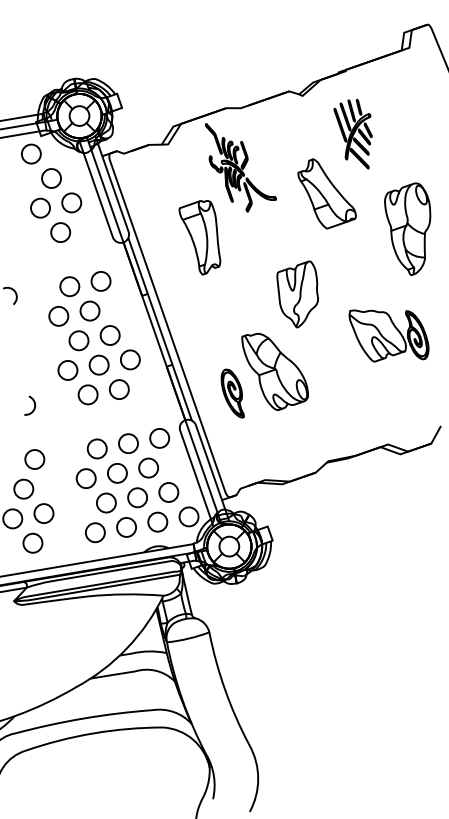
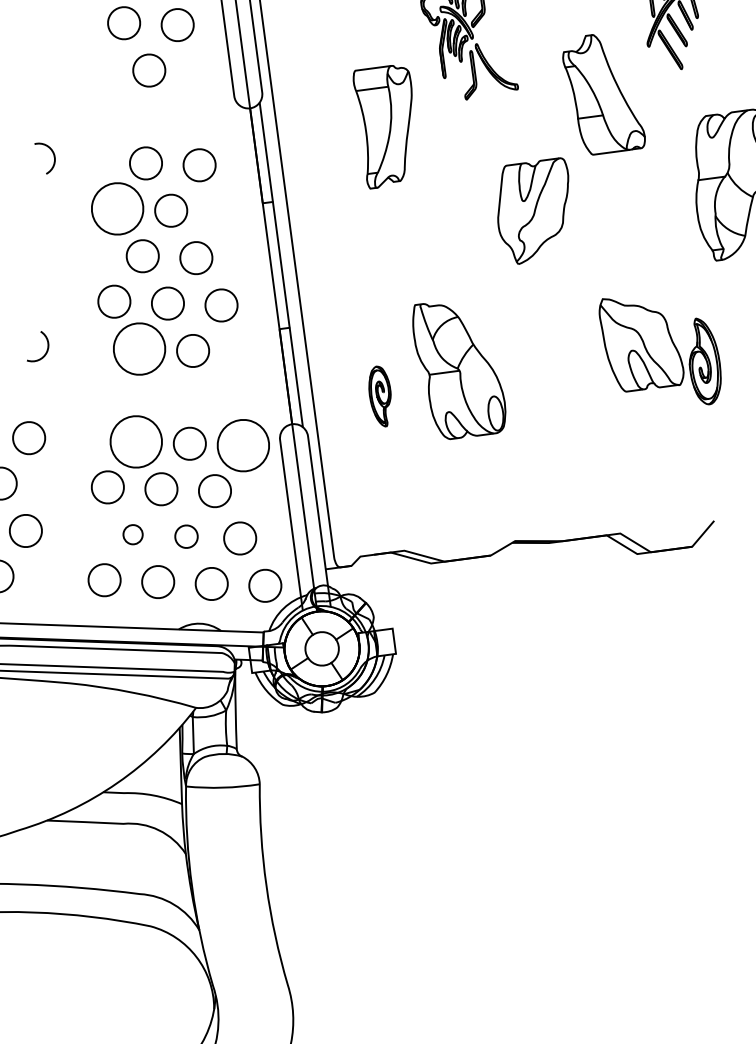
part: (297, 294) -> (530, 209), moved
circle: (58, 315) -> (117, 207), size x1.6
part: (232, 393) -> (379, 395), size x0.7
circle: (87, 394) -> (138, 348), size x1.6
circle: (159, 437) -> (243, 444), size x1.6
circle: (96, 448) -> (135, 440), size x1.6
circle: (137, 497) -> (186, 536), size x0.7
circle: (106, 502) -> (133, 533), size x0.6

